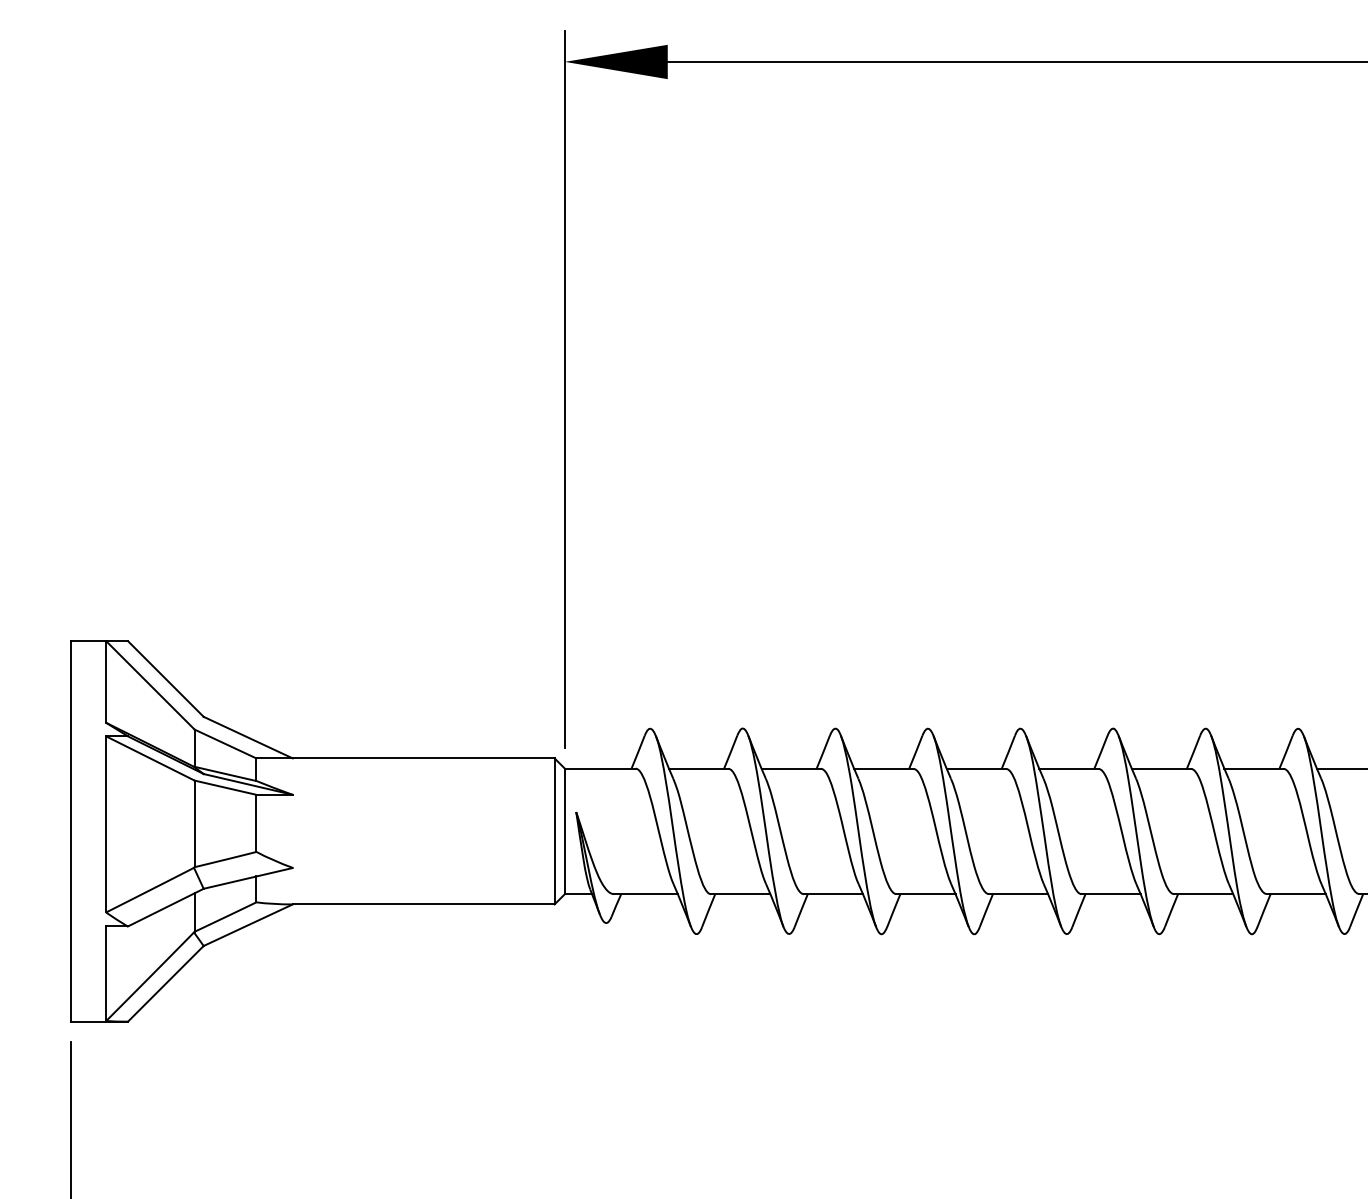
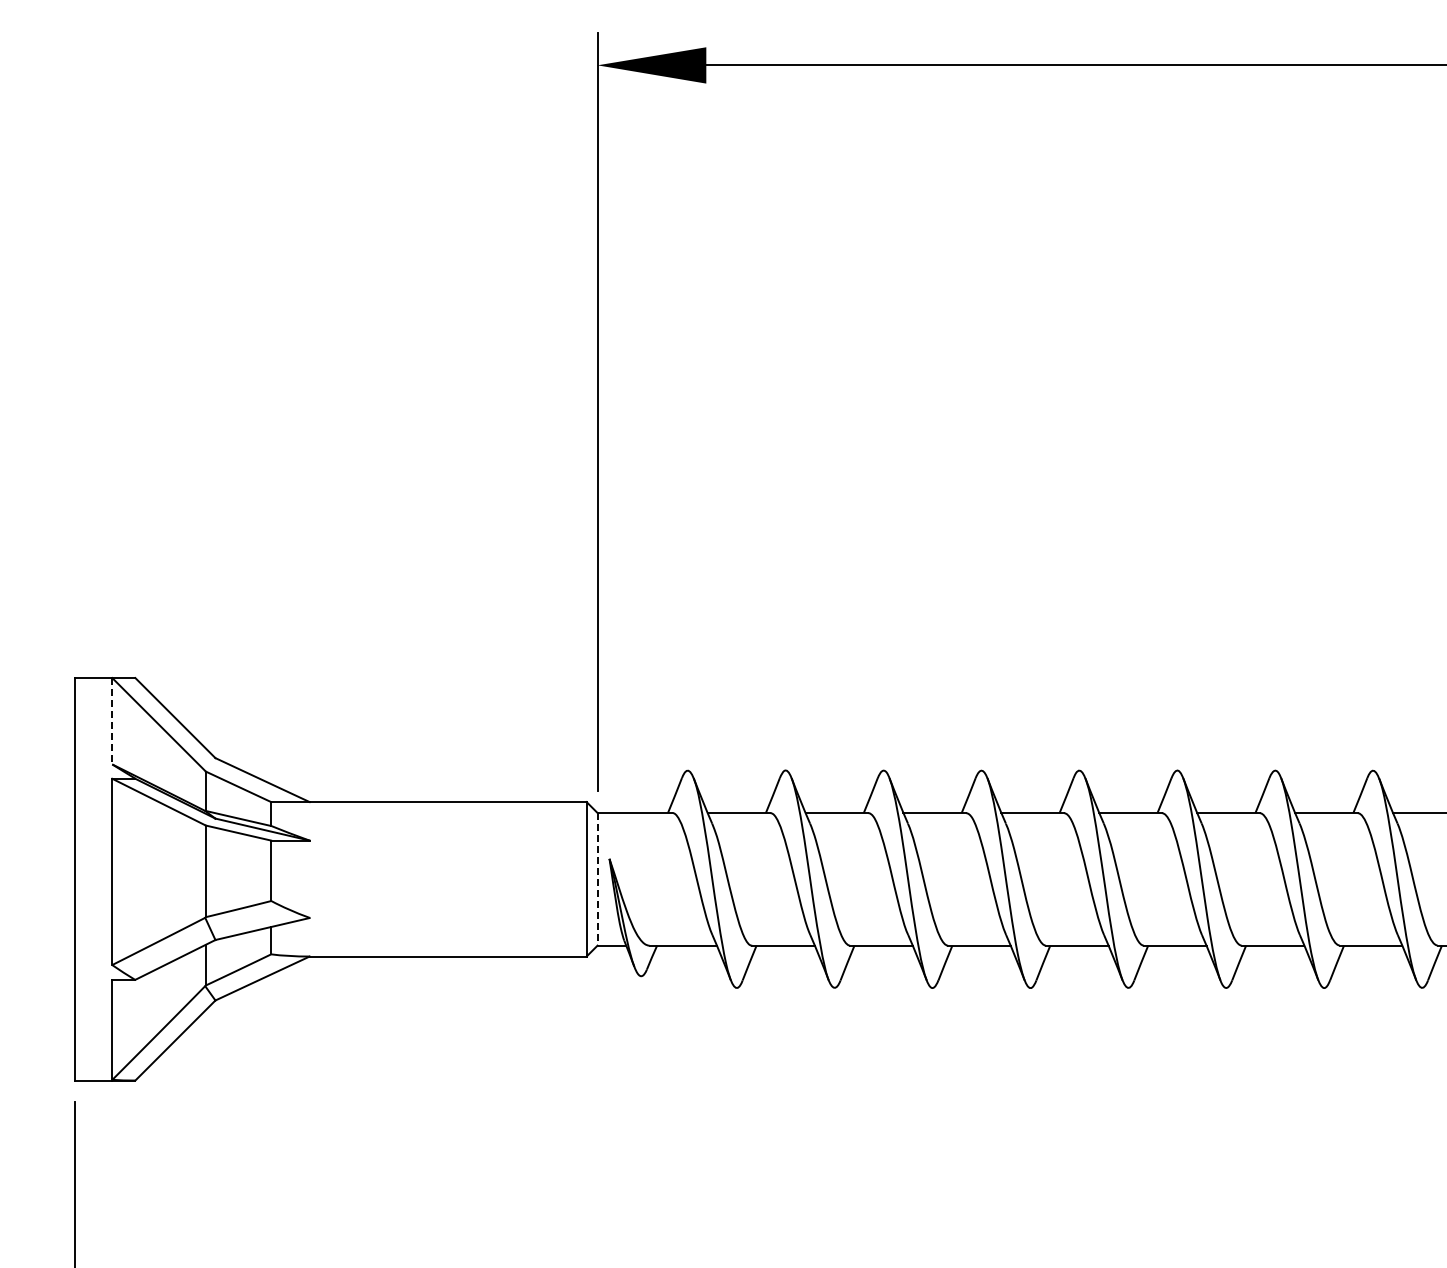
line: (106, 682) -> (112, 721), solid -> dashed
line: (564, 831) -> (597, 879), solid -> dashed

